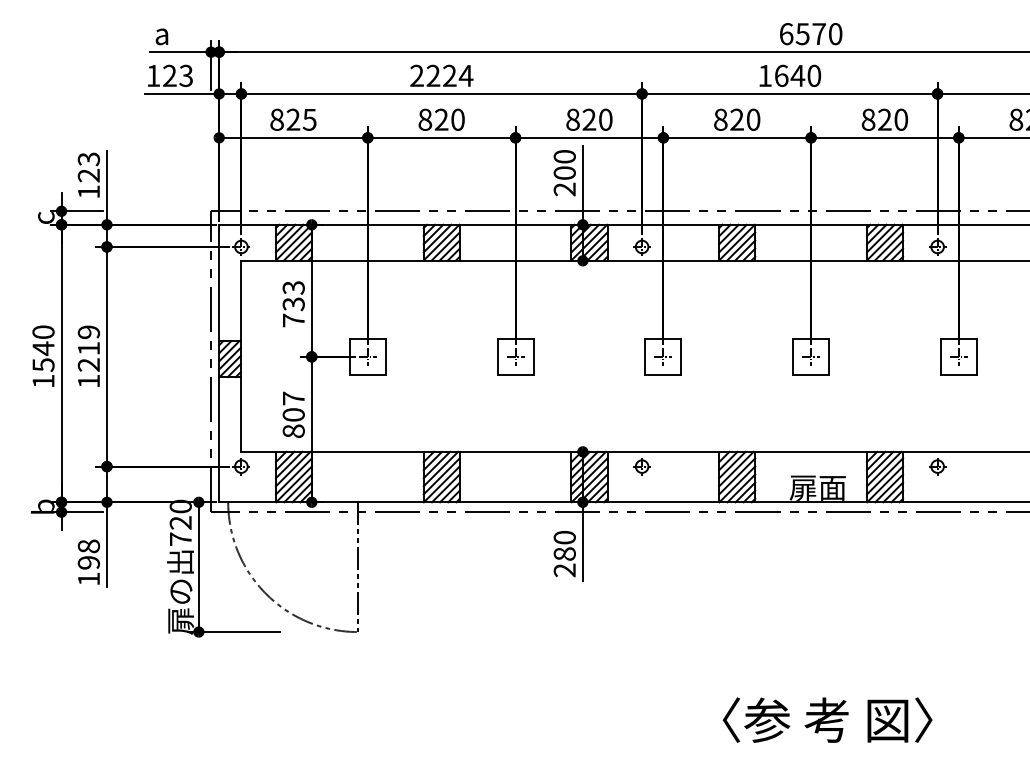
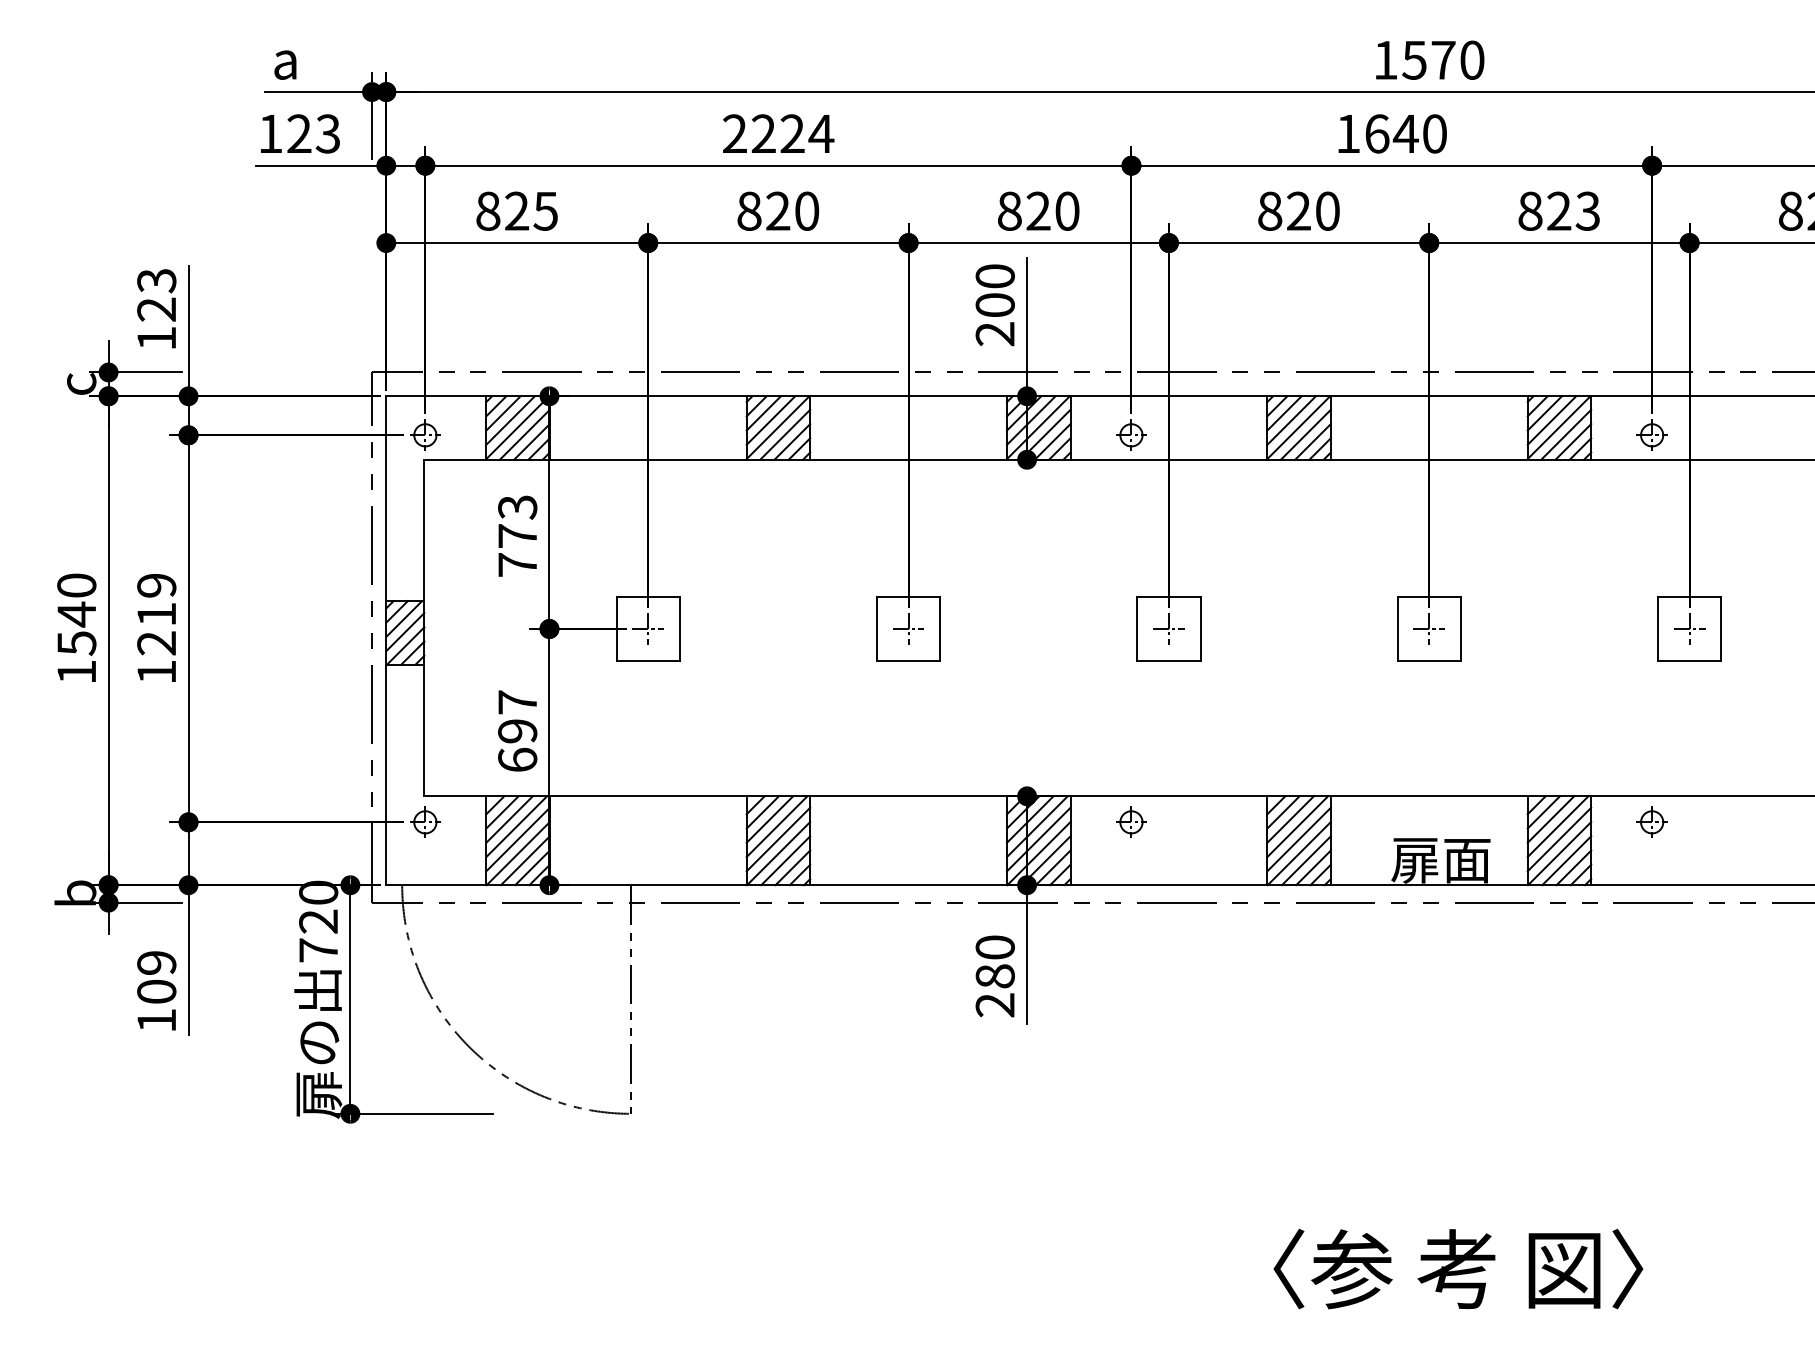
text: (786, 34) -> (1385, 60), 6570 -> 1570
text: (901, 119) -> (1588, 210), 820 -> 823
text: (293, 304) -> (517, 536), 733 -> 773
text: (293, 422) -> (517, 744), 807 -> 697
text: (88, 554) -> (156, 977), 198 -> 109

